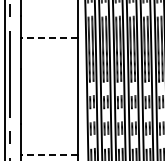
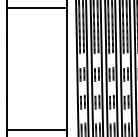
line: (49, 38) -> (37, 7), dashed -> solid
line: (49, 154) -> (37, 129), dashed -> solid

